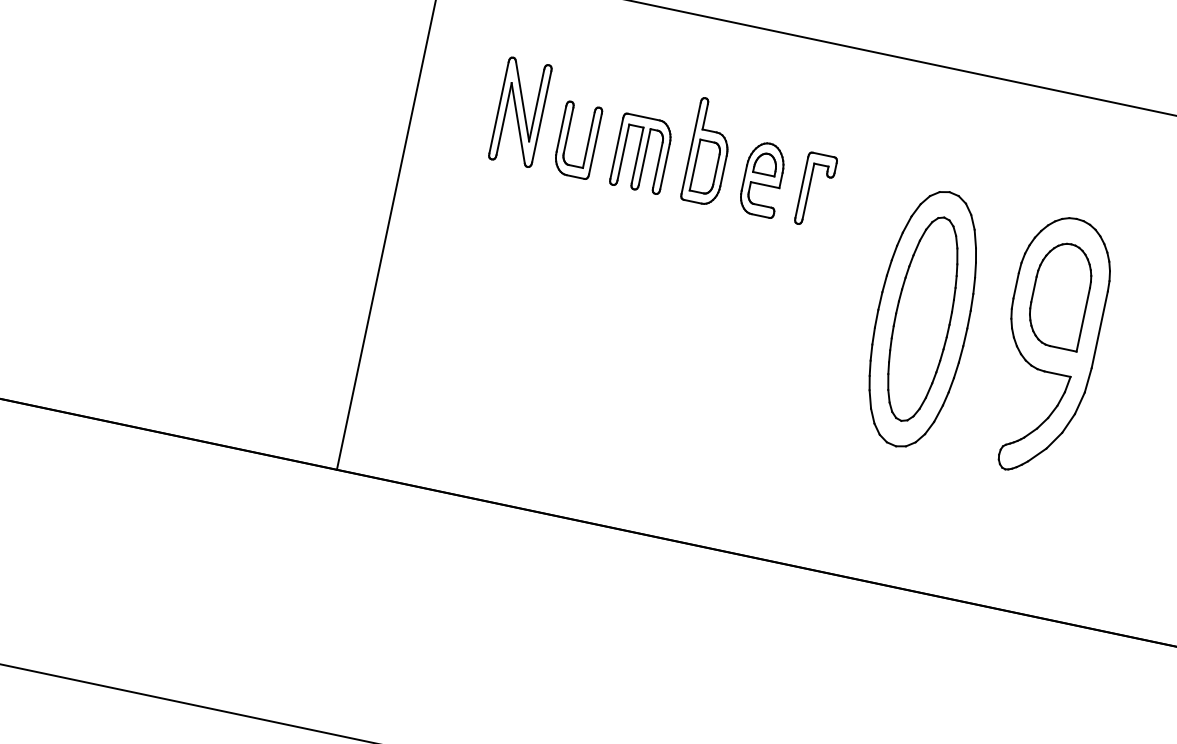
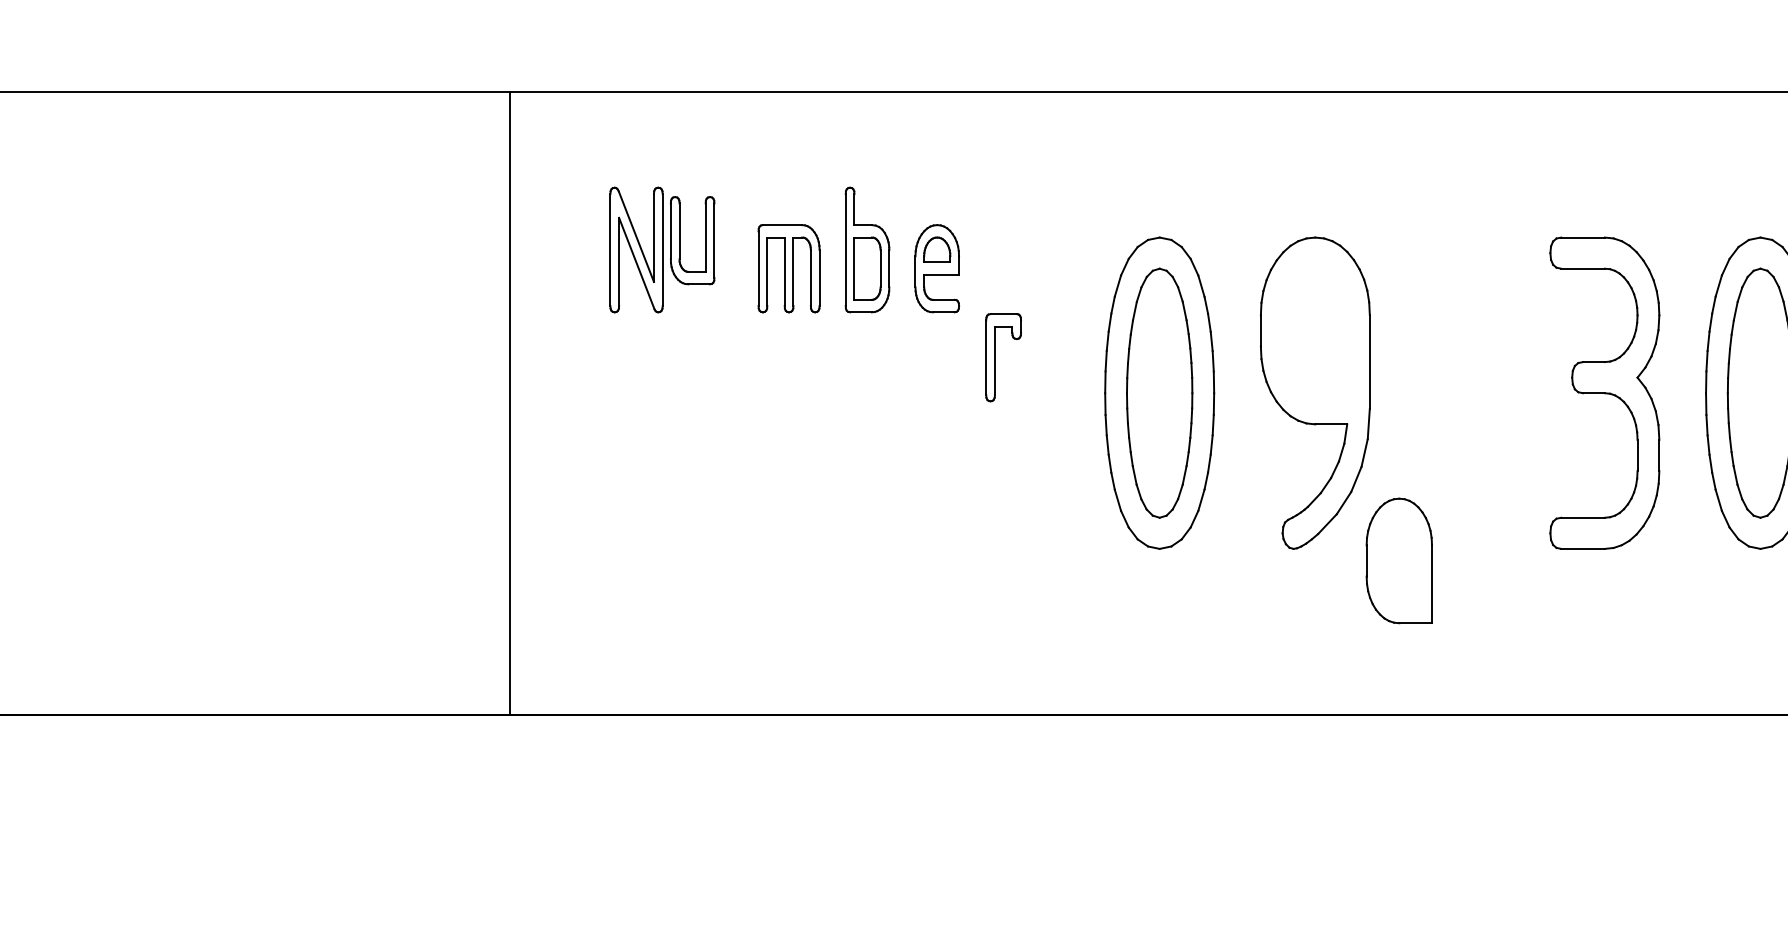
part: (567, 138) -> (680, 240), moved
part: (809, 188) -> (995, 357), moved
part: (1060, 294) -> (1398, 560), moved

